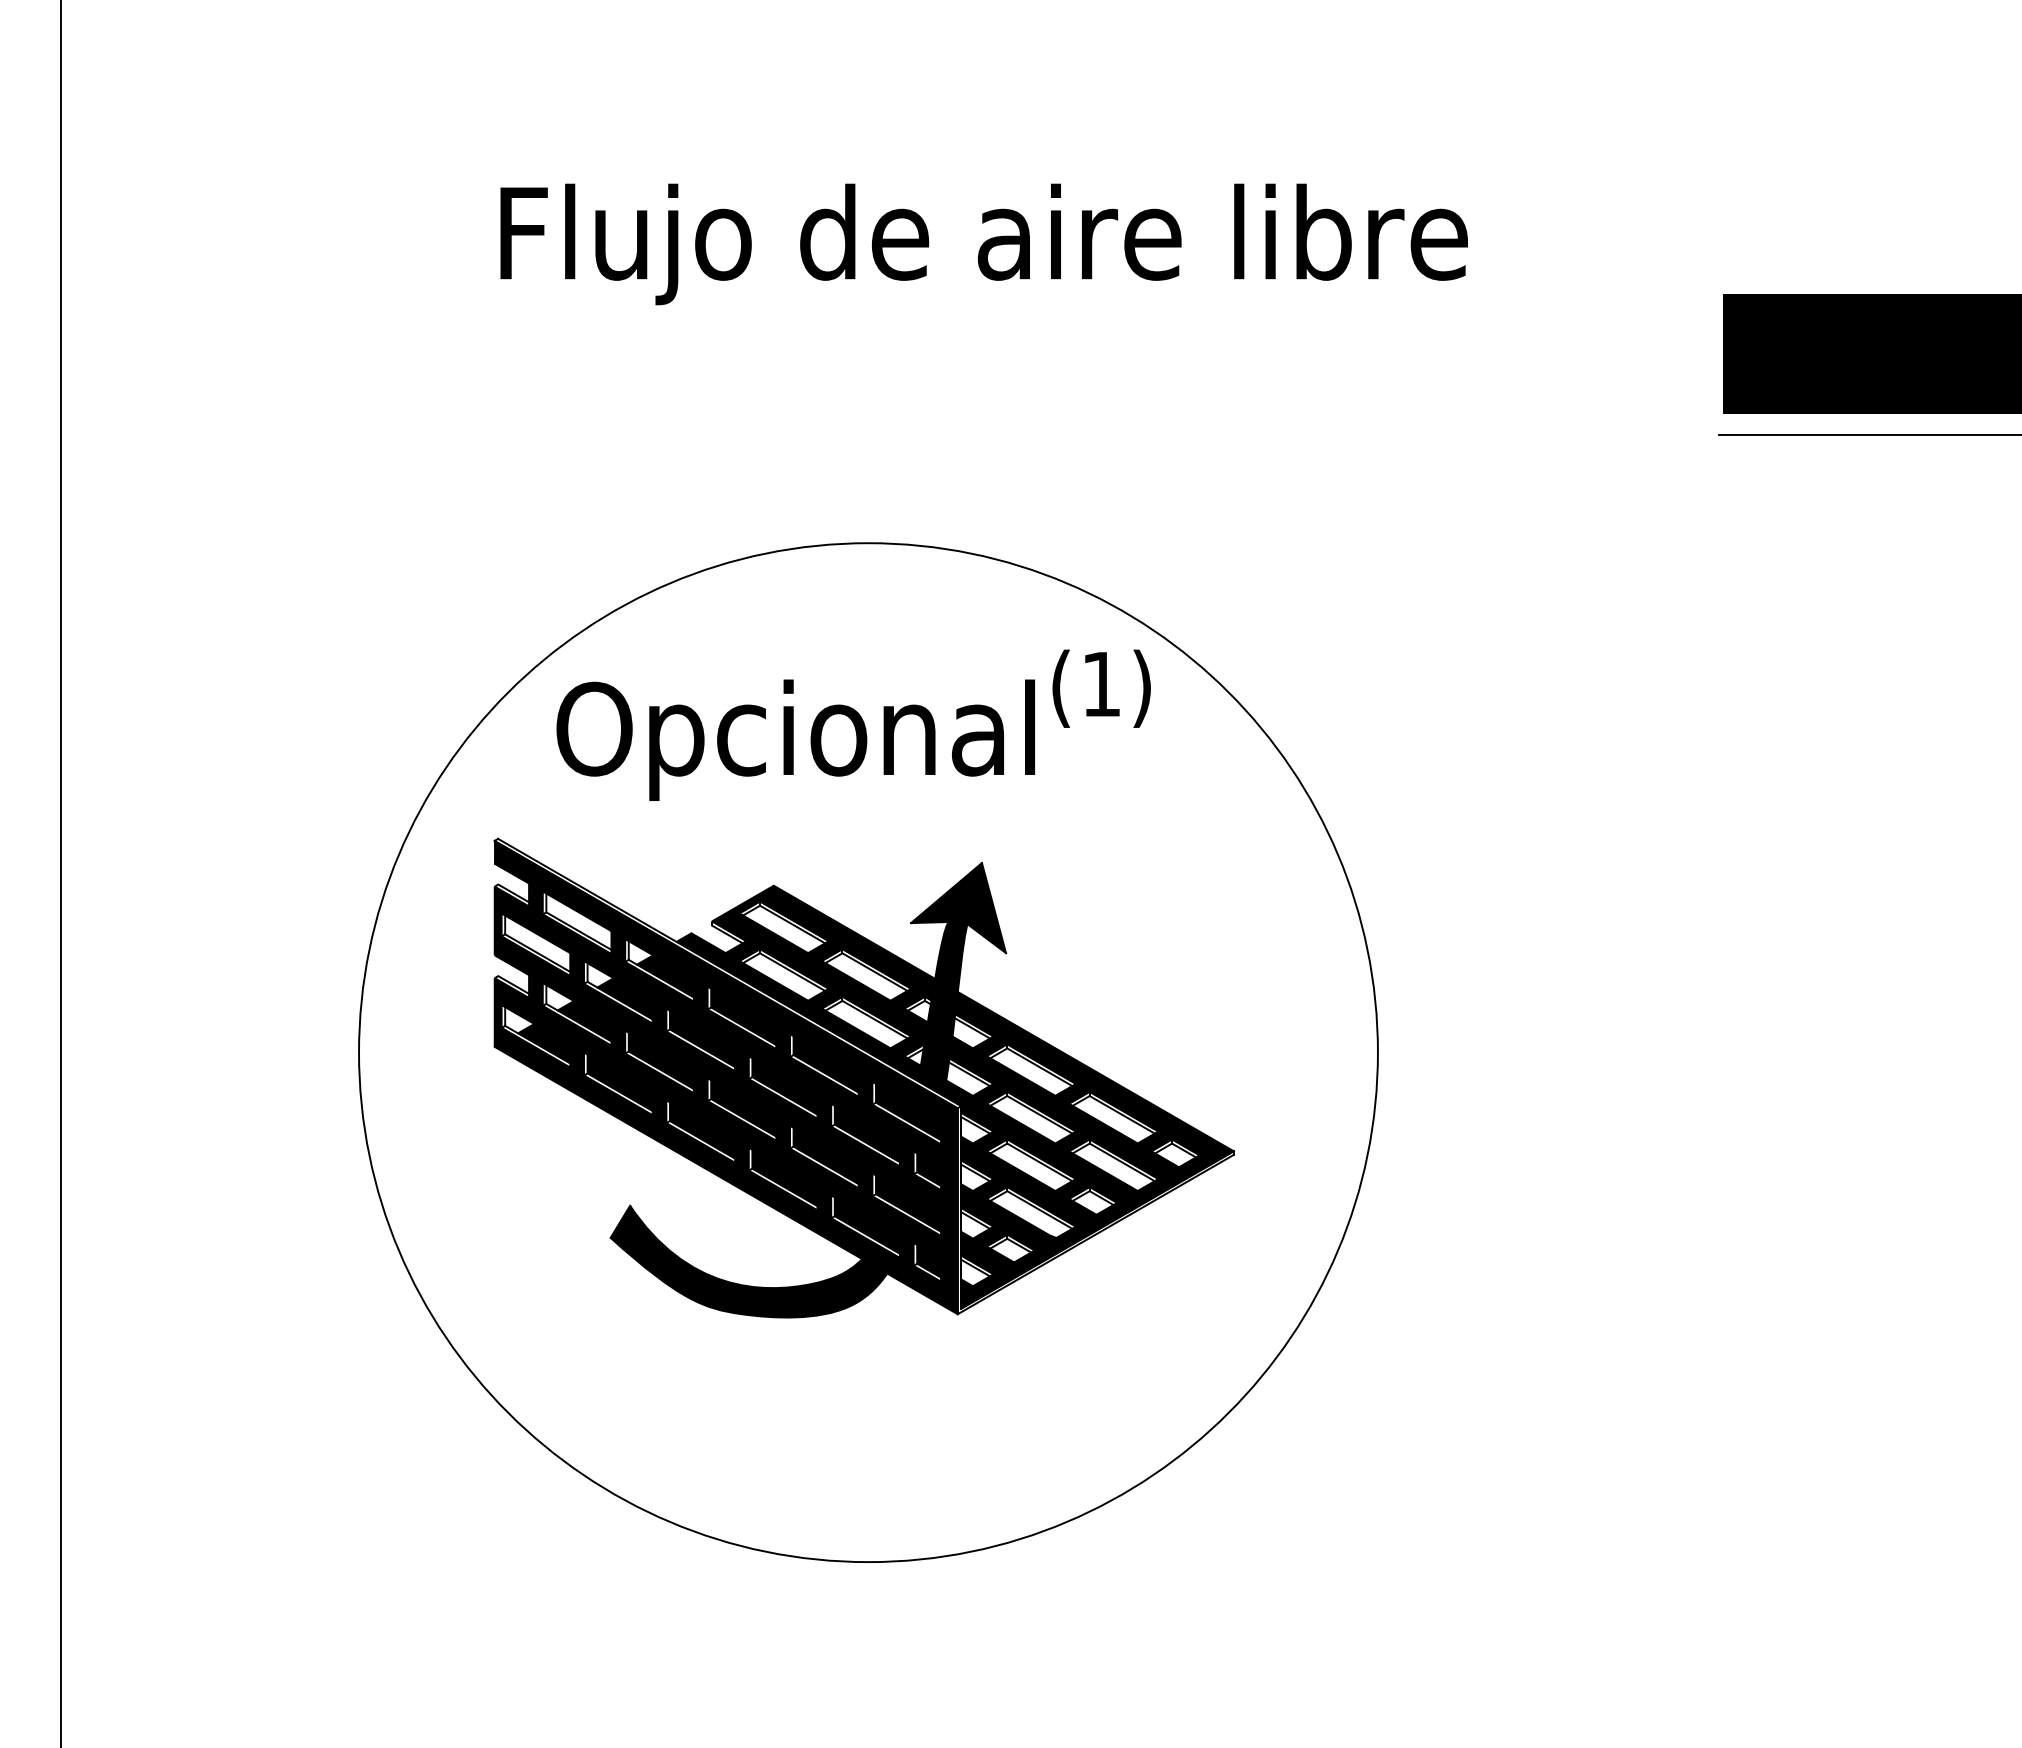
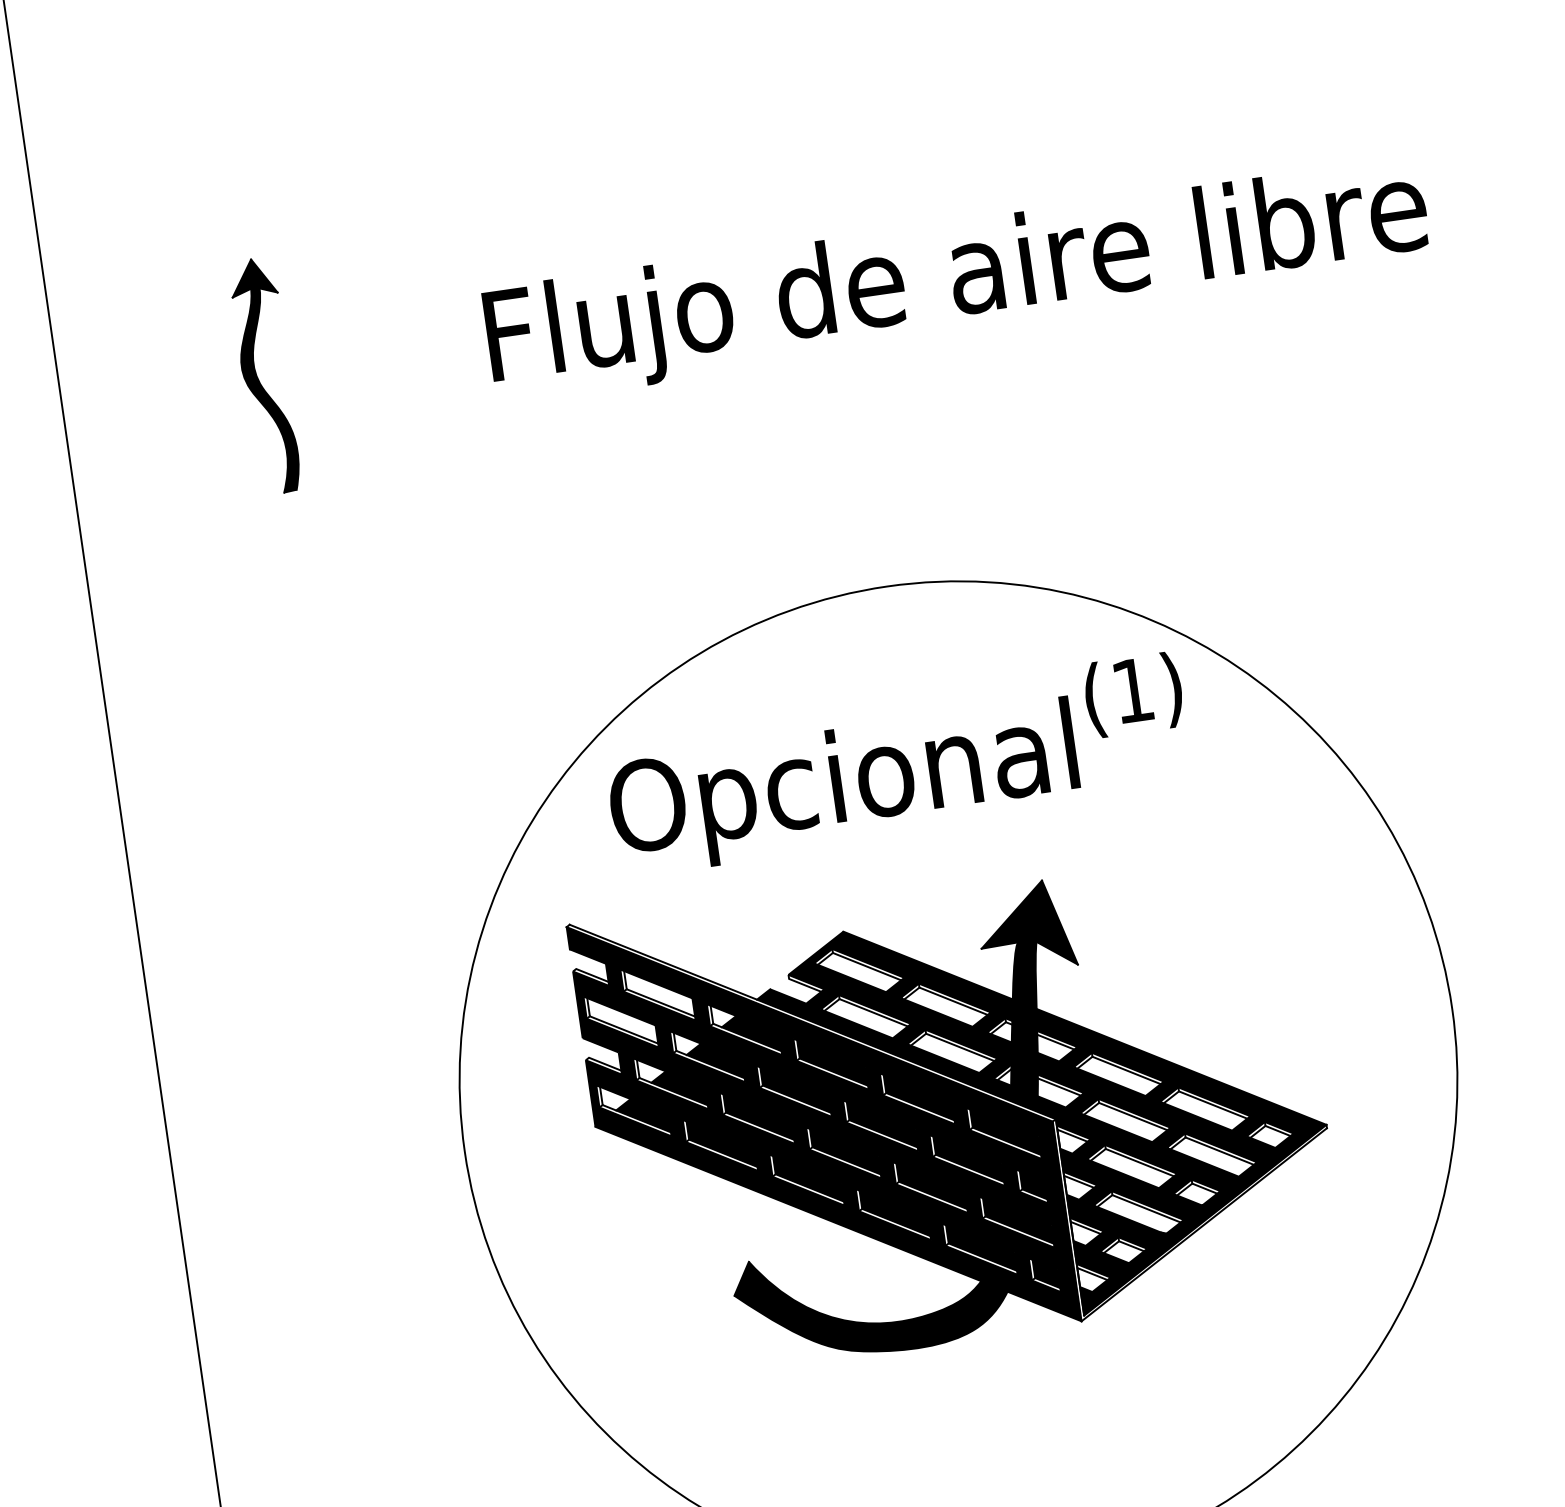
part: (263, 241) -> (258, 378), added

